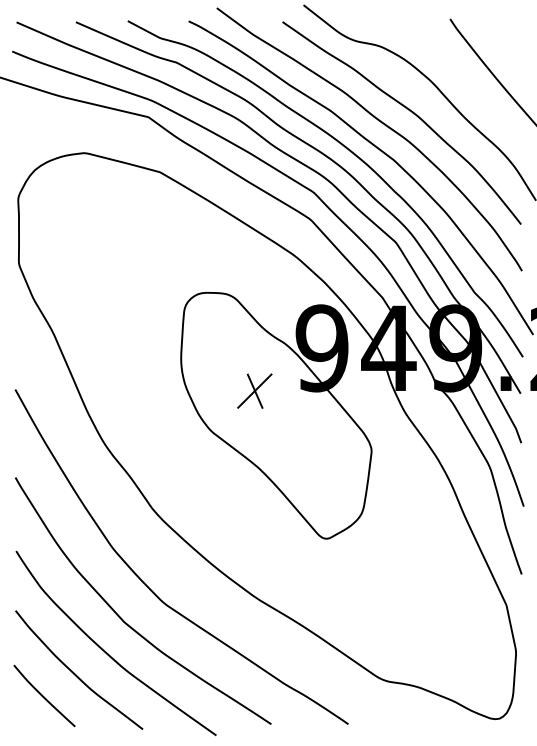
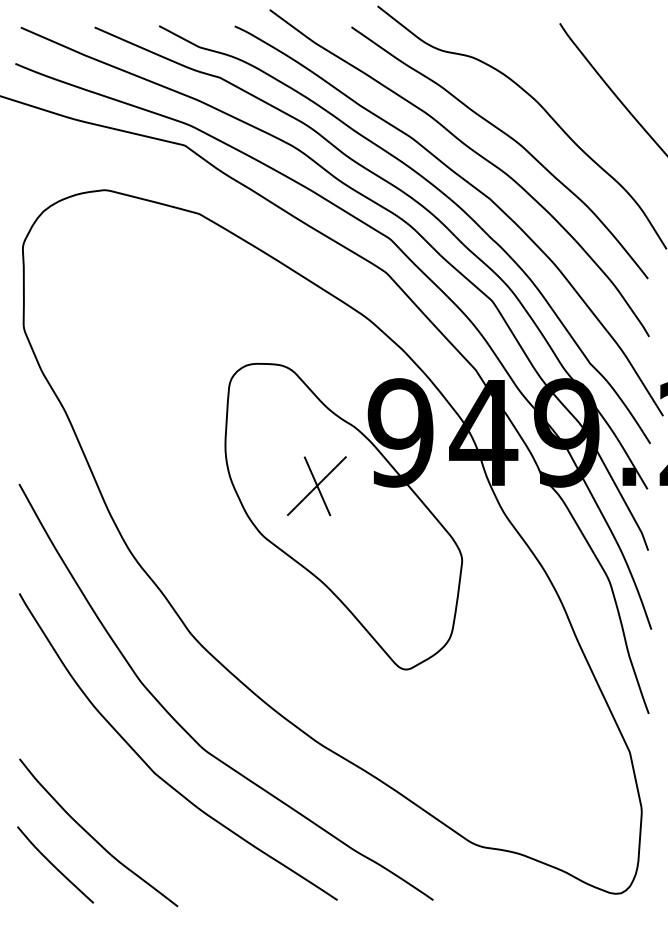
part: (254, 390) -> (316, 485), size x1.4
curve: (106, 651) -> (132, 809), removed

